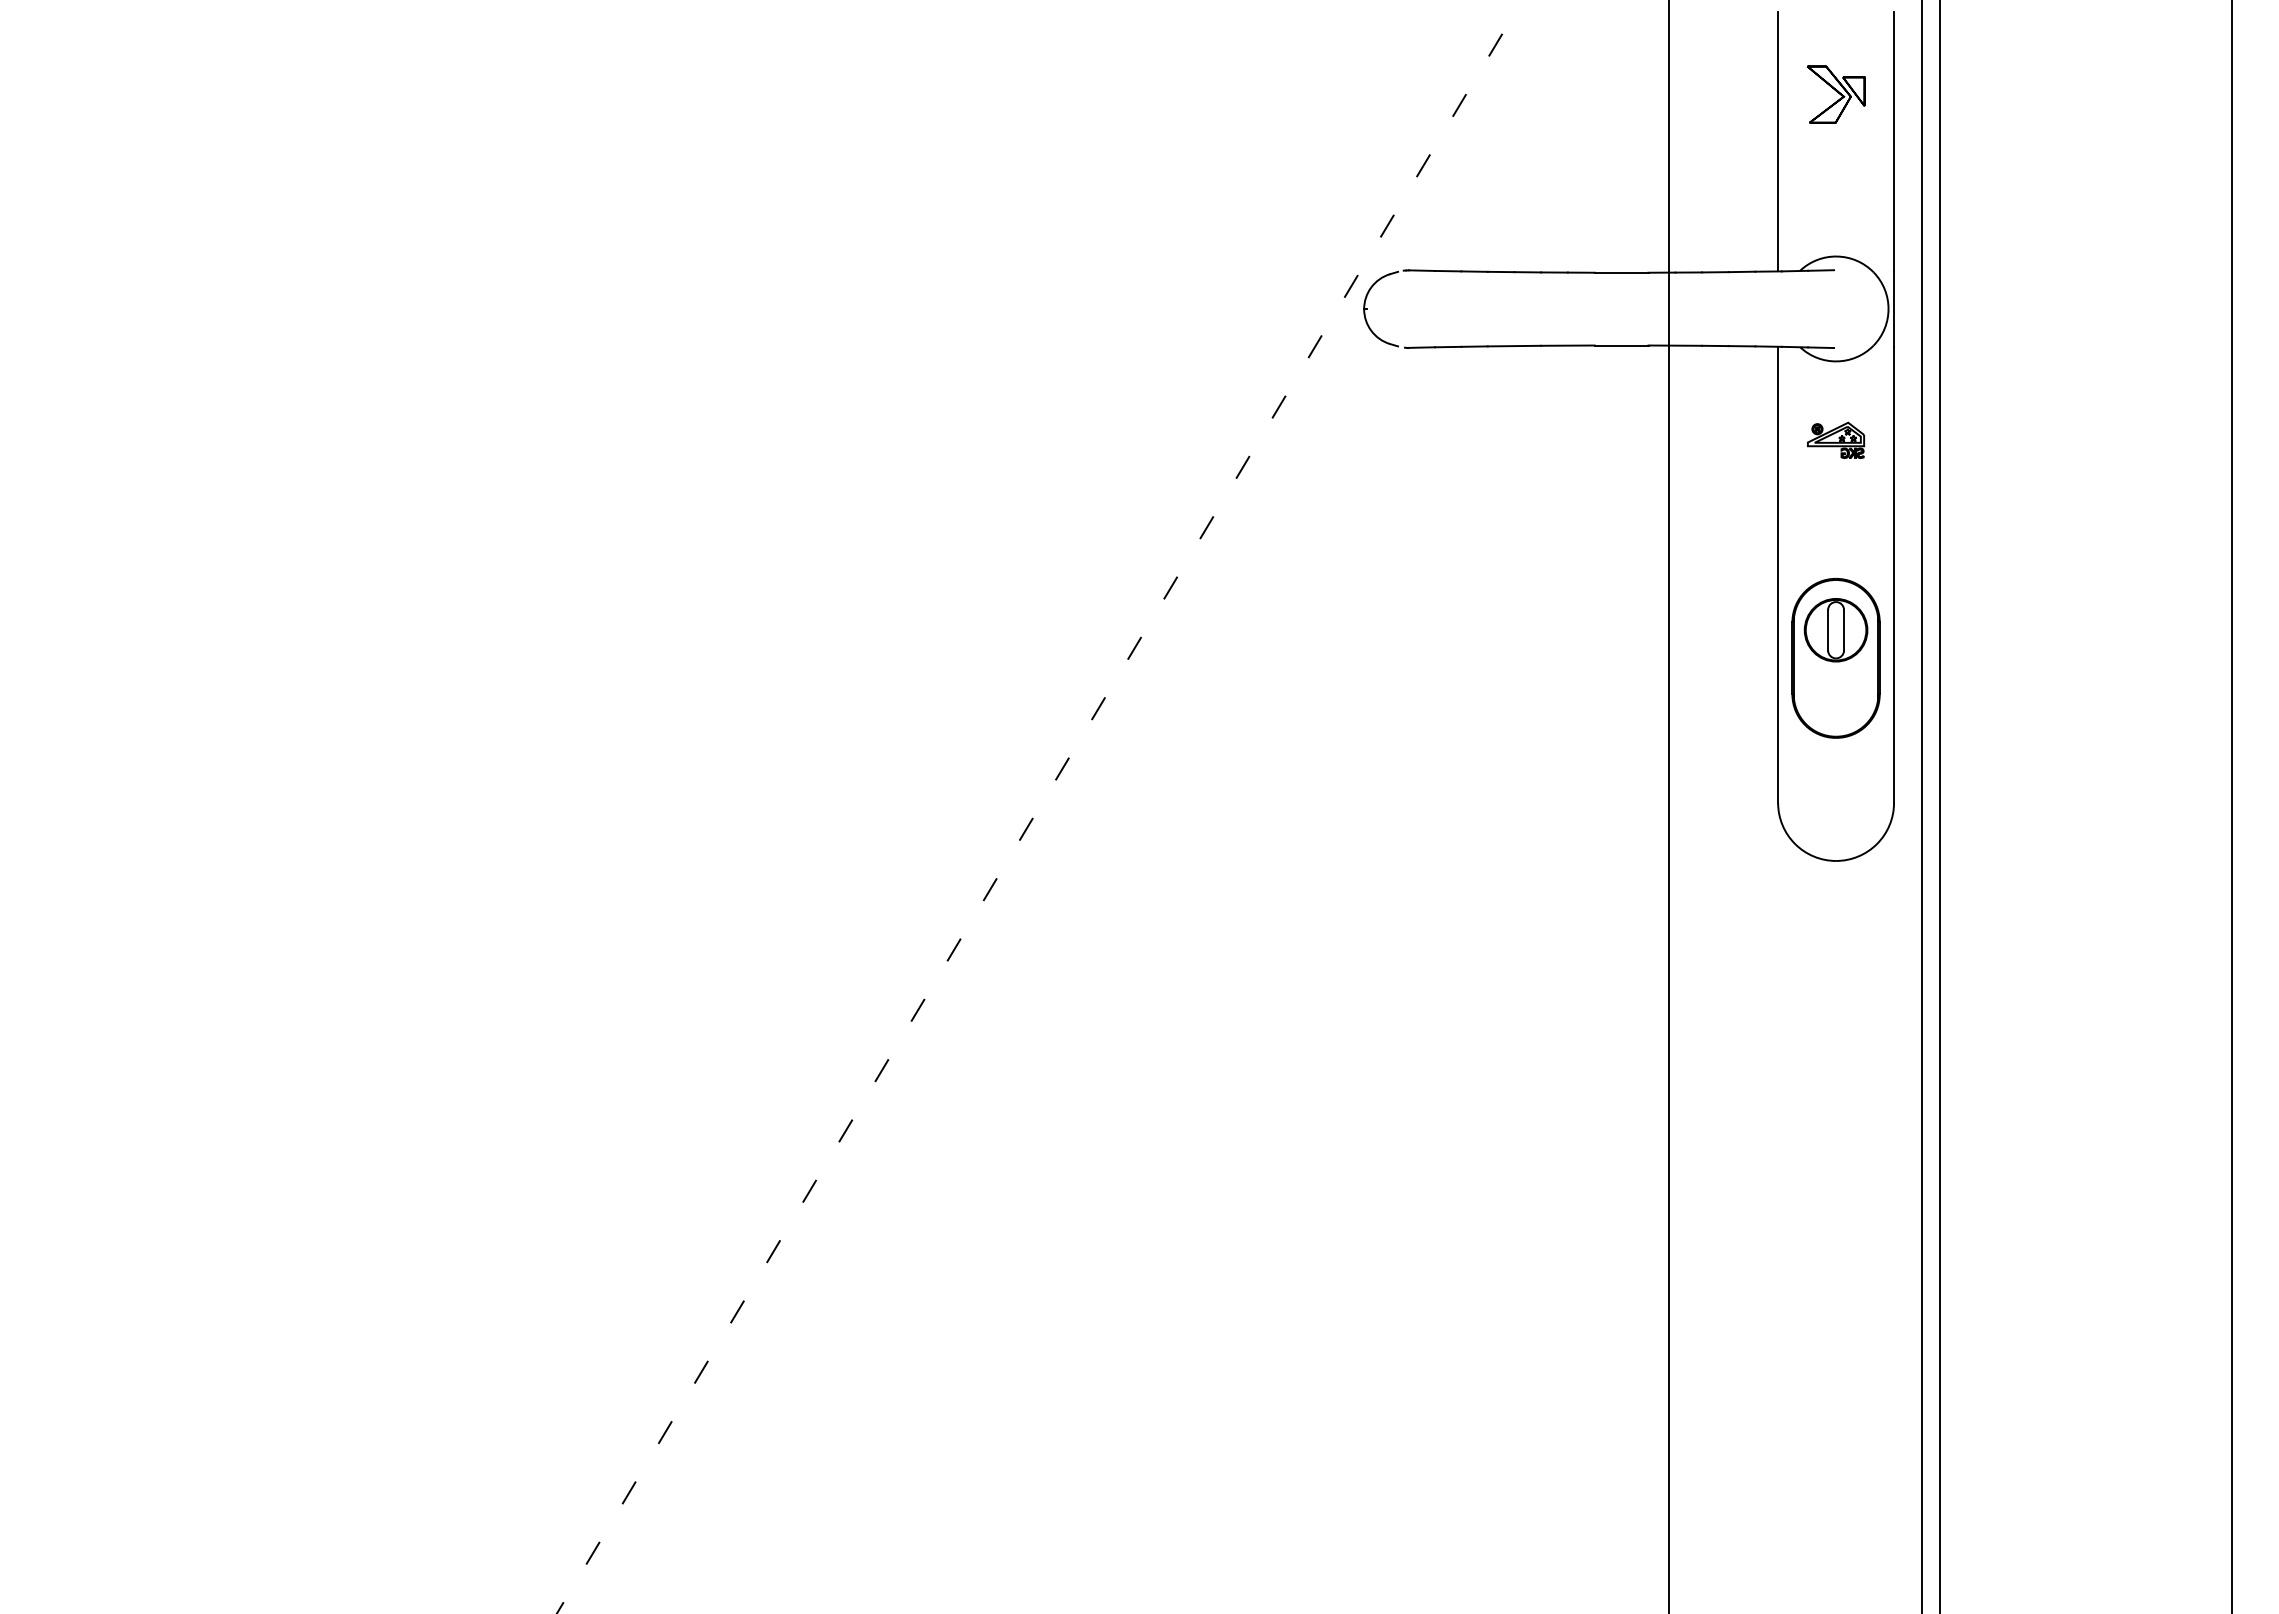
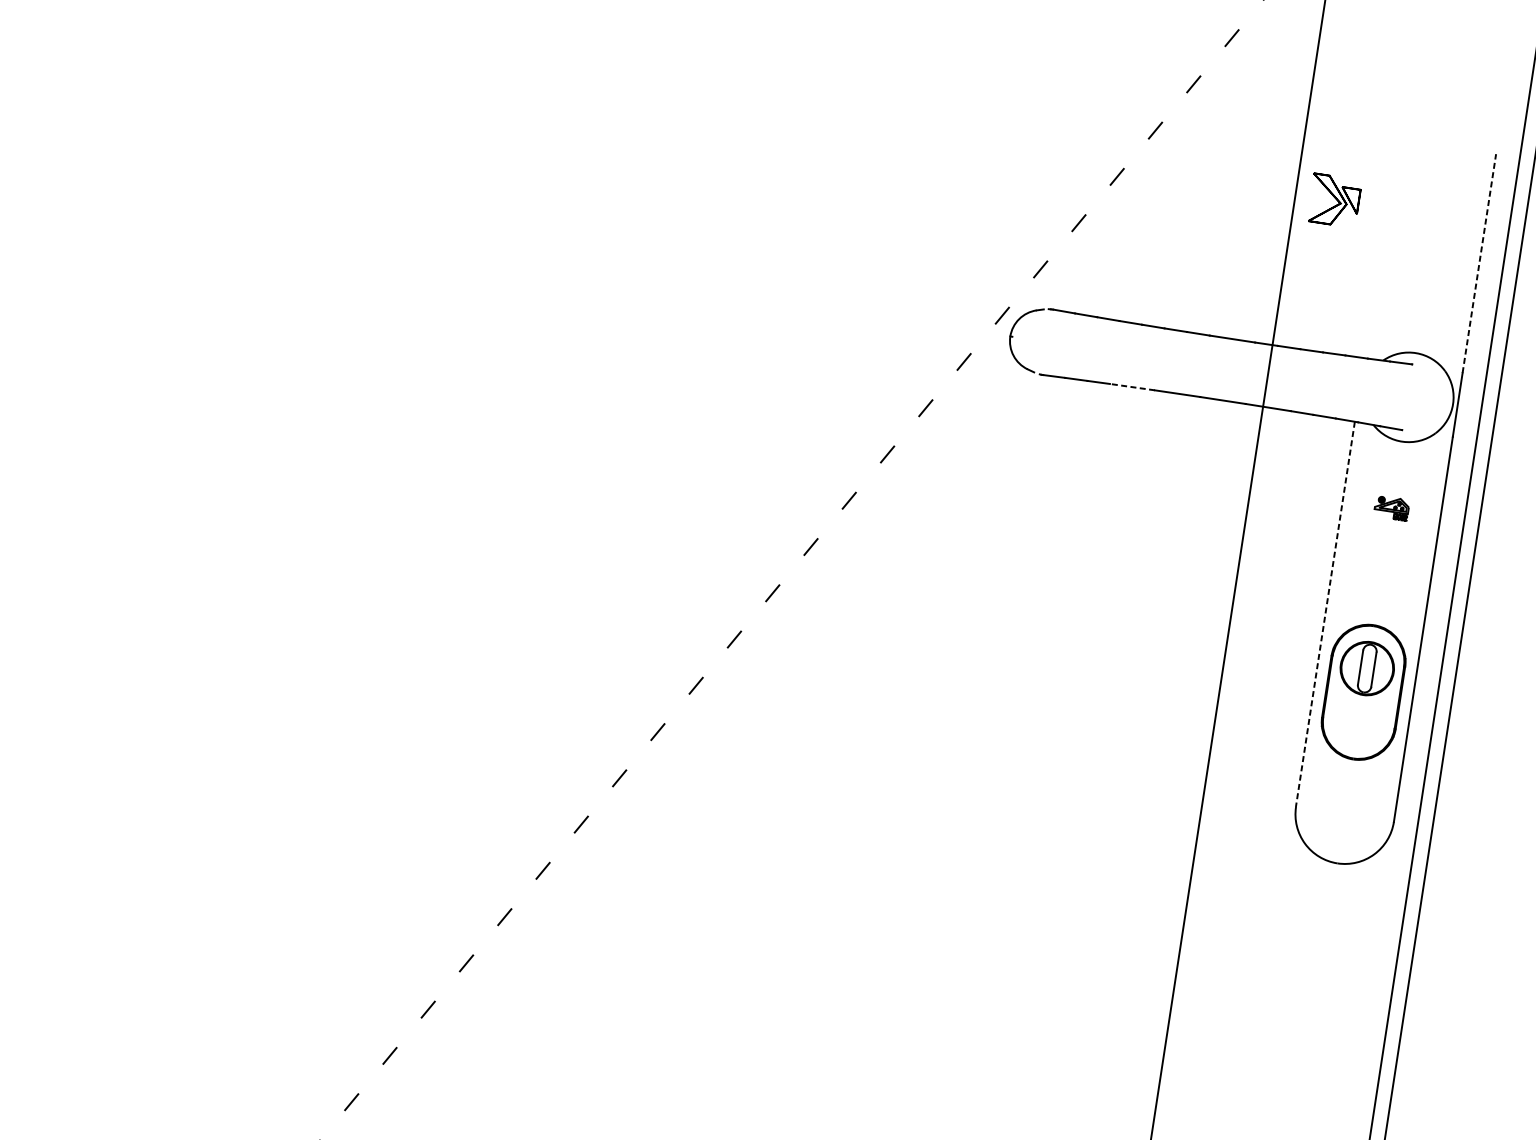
part: (1836, 94) -> (1334, 200), moved
line: (1777, 141) -> (1380, 248), removed
line: (1894, 141) -> (1479, 263), solid -> dashed
line: (1514, 346) -> (1132, 387), solid -> dashed
part: (1835, 439) -> (1391, 507), size x0.7
line: (1777, 575) -> (1324, 614), solid -> dashed

